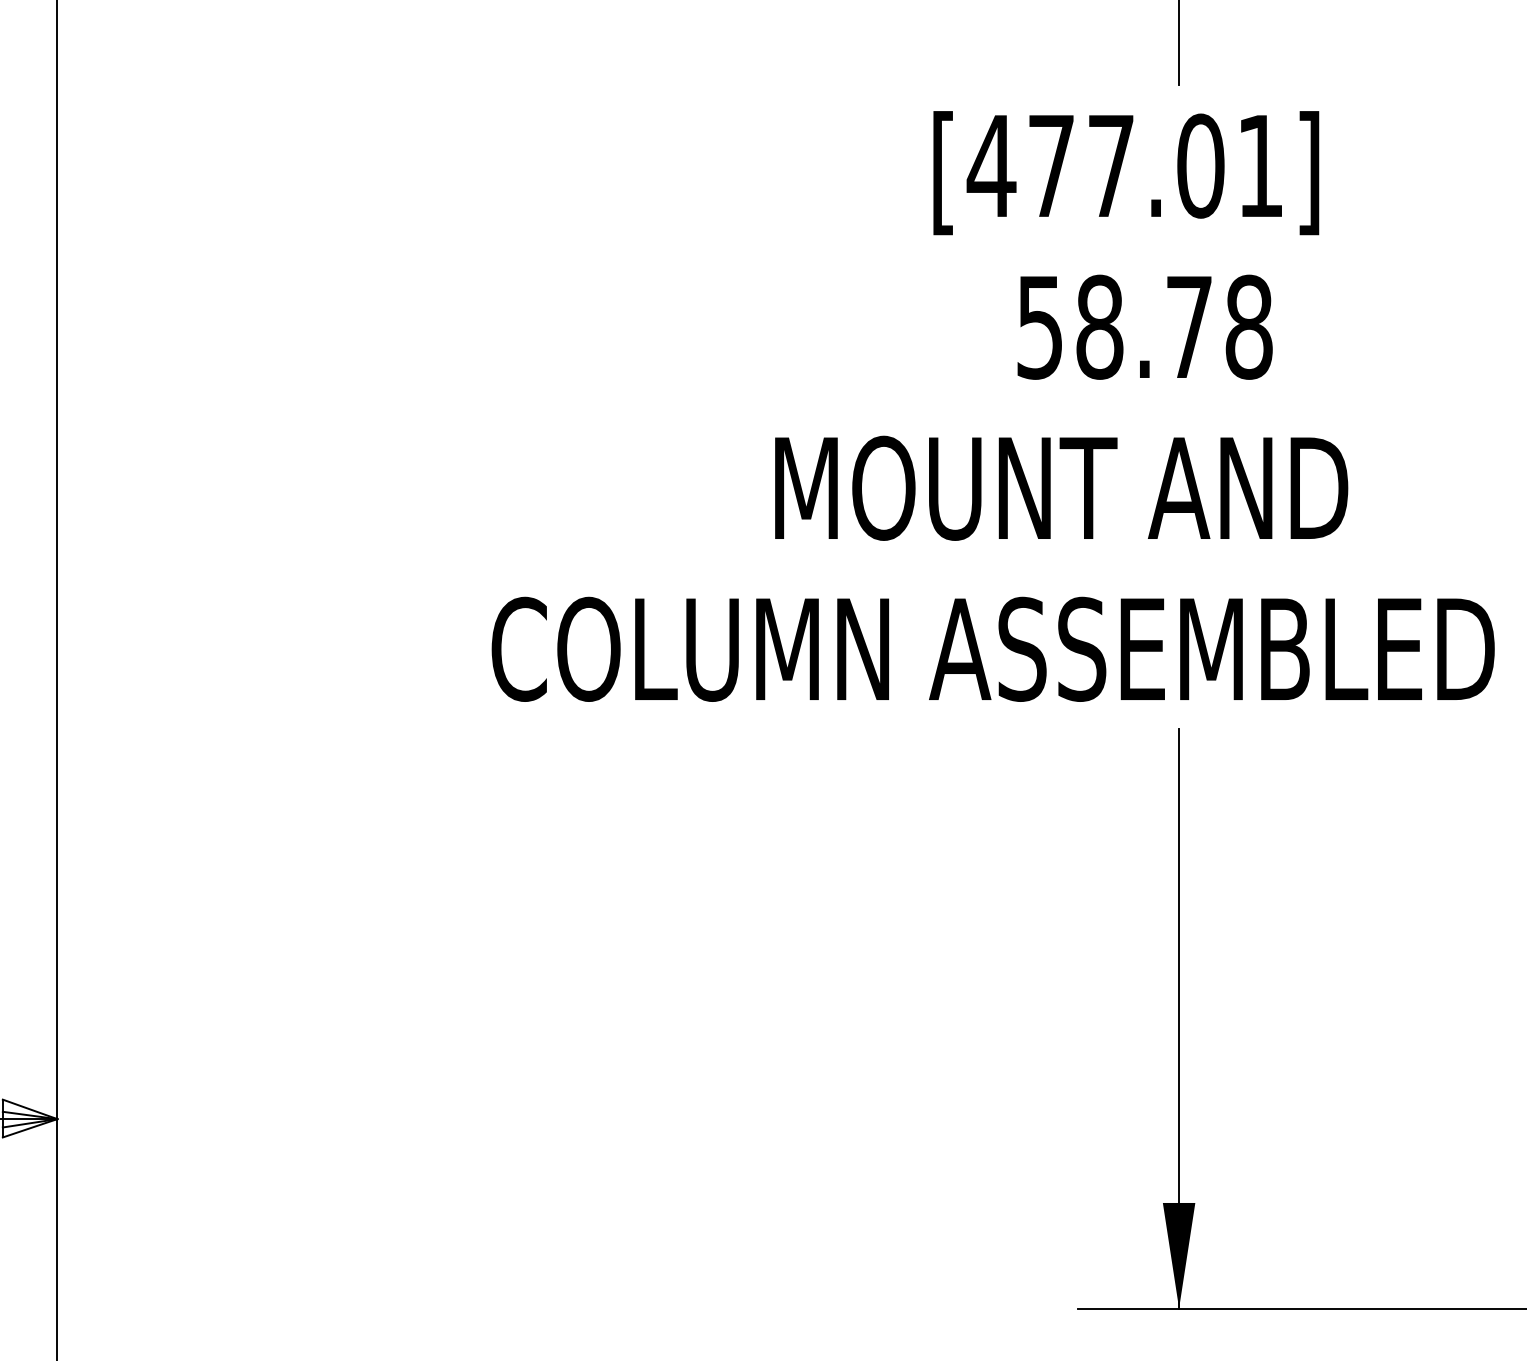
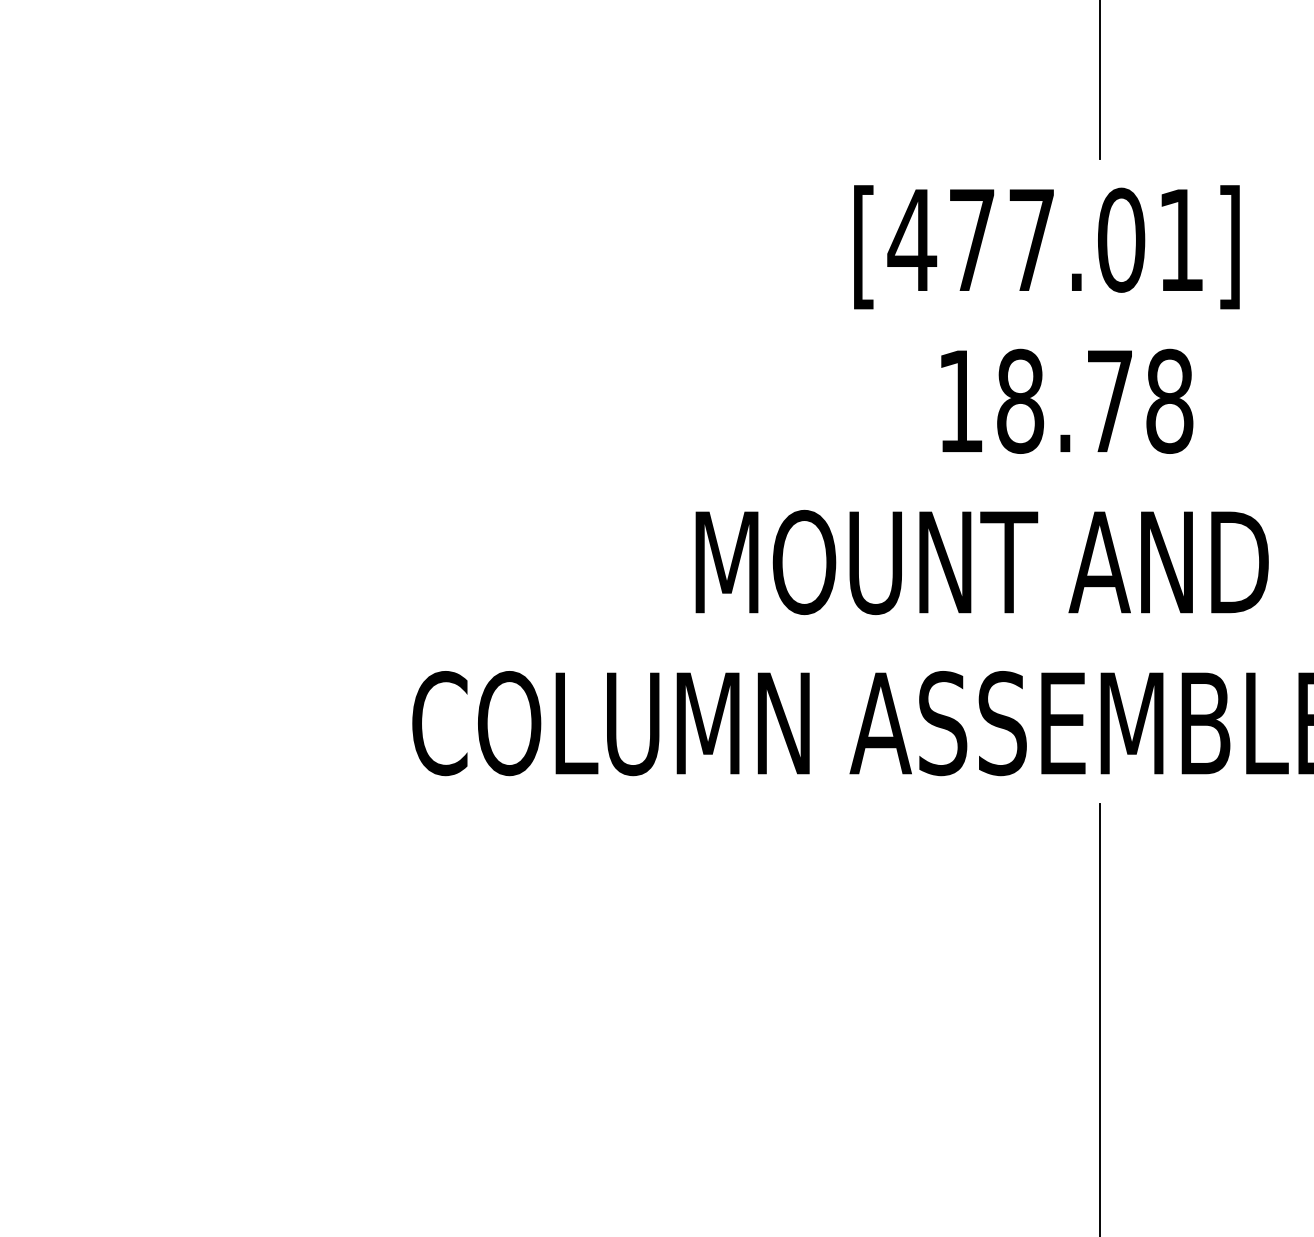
text: (1039, 327) -> (960, 401), 58.78 -> 18.78

